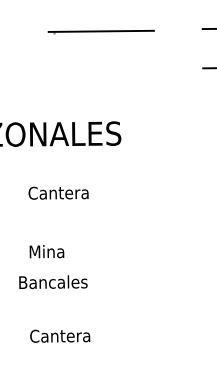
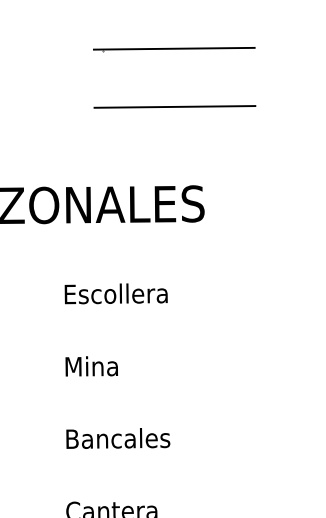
line: (101, 69) -> (174, 106), added
text: (62, 192) -> (115, 293), Cantera -> Escollera
text: (46, 251) -> (91, 366), moved
text: (53, 282) -> (118, 438), moved

